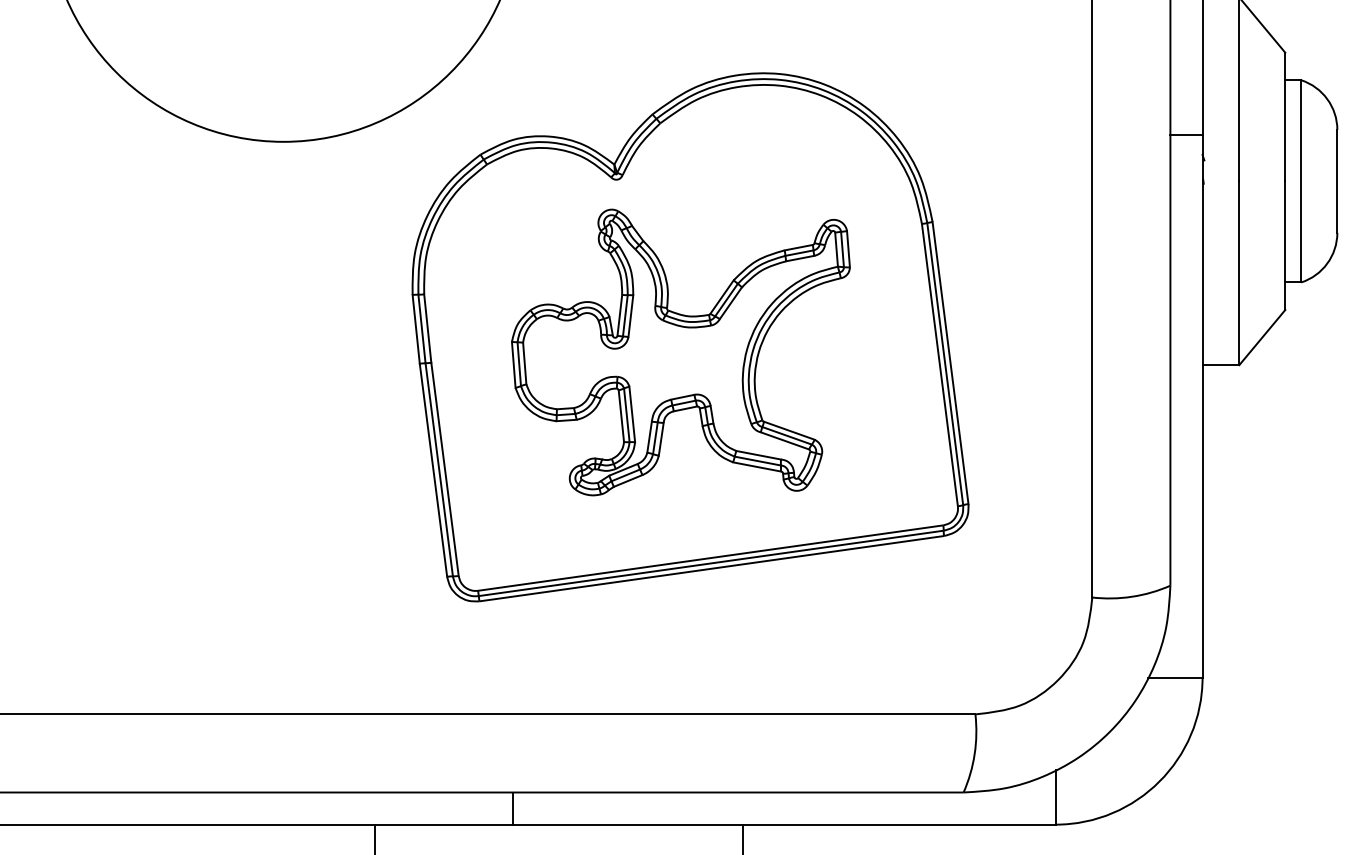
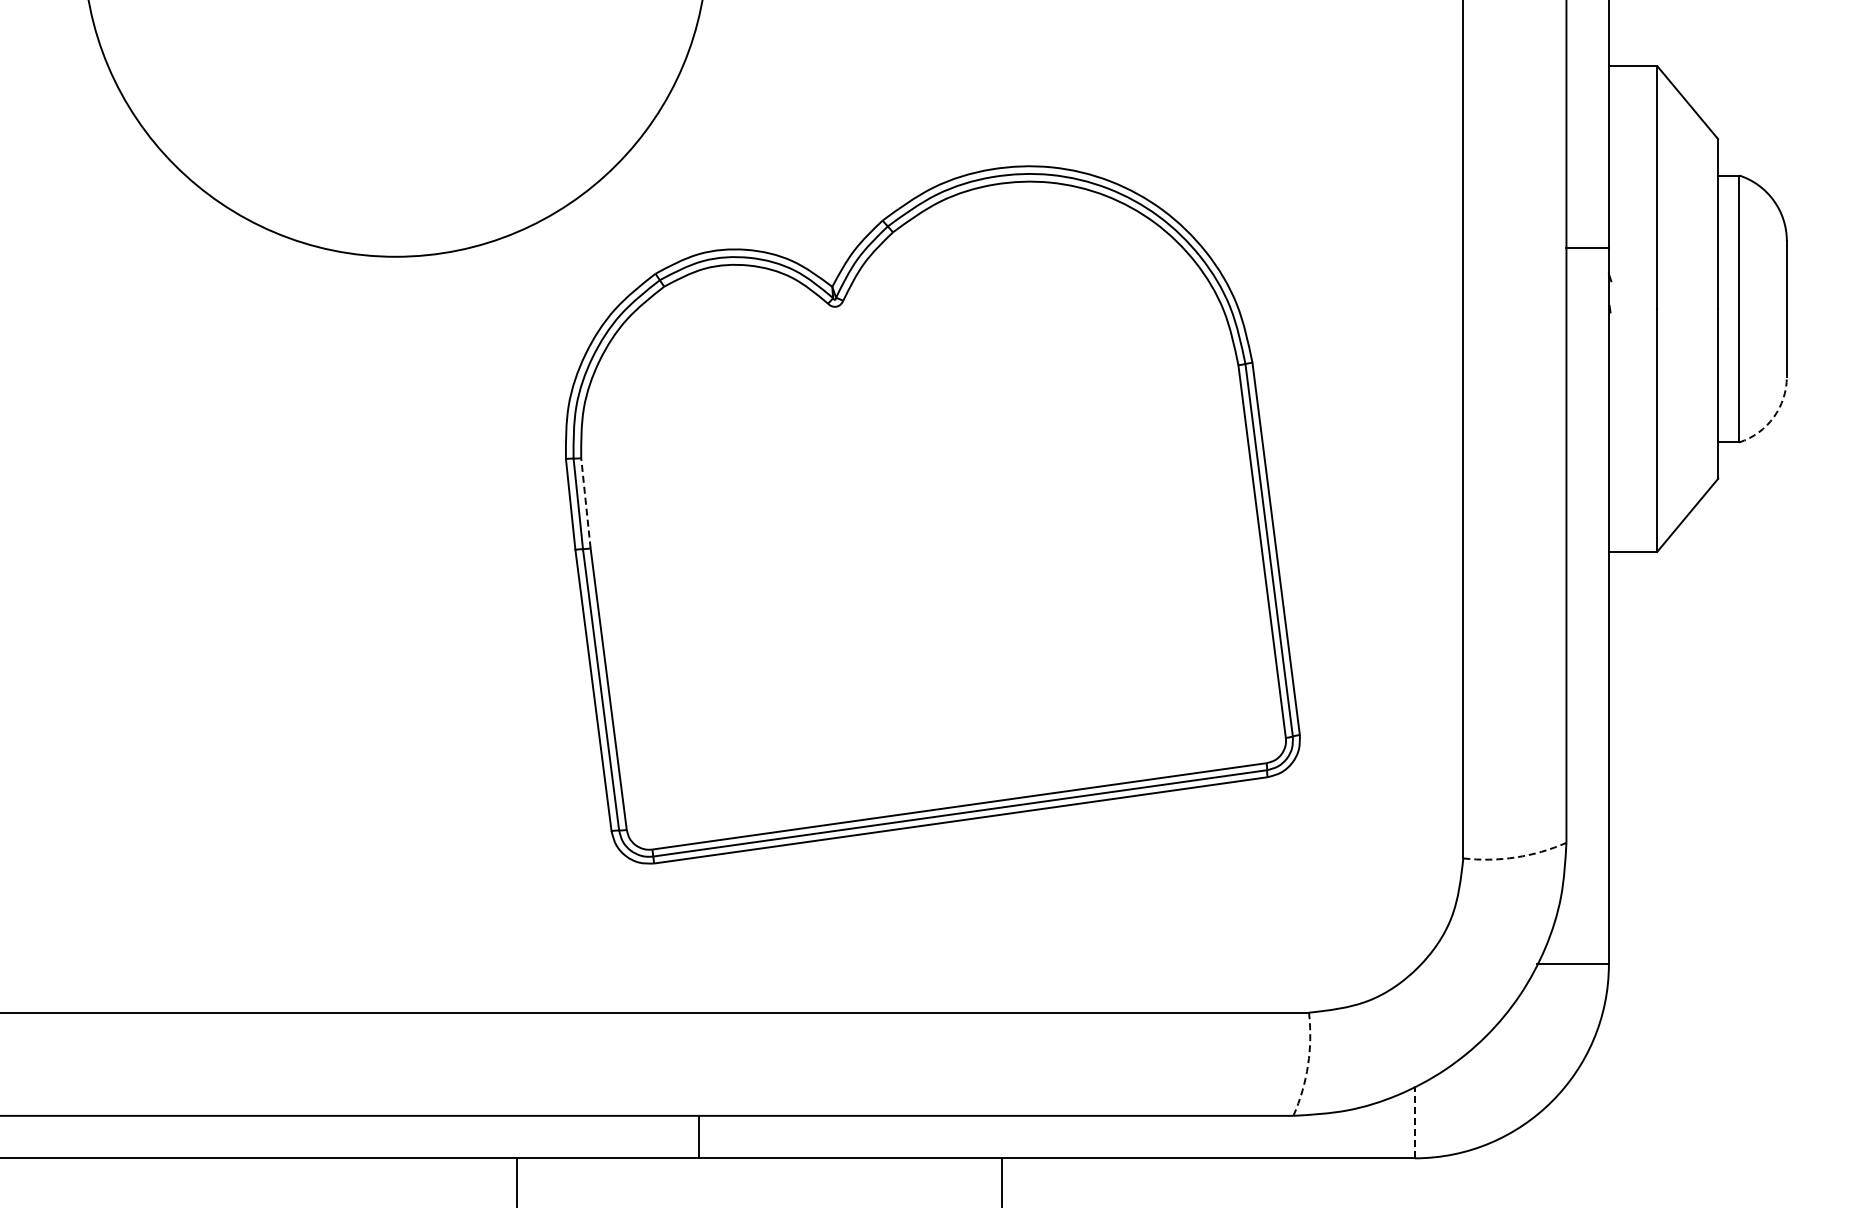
arc: (1327, 263) -> (1773, 417), solid -> dashed
line: (427, 327) -> (585, 502), solid -> dashed
part: (681, 352) -> (920, 534), removed
arc: (1131, 596) -> (1515, 857), solid -> dashed
arc: (975, 754) -> (1308, 1065), solid -> dashed
line: (1055, 796) -> (1414, 1121), solid -> dashed

